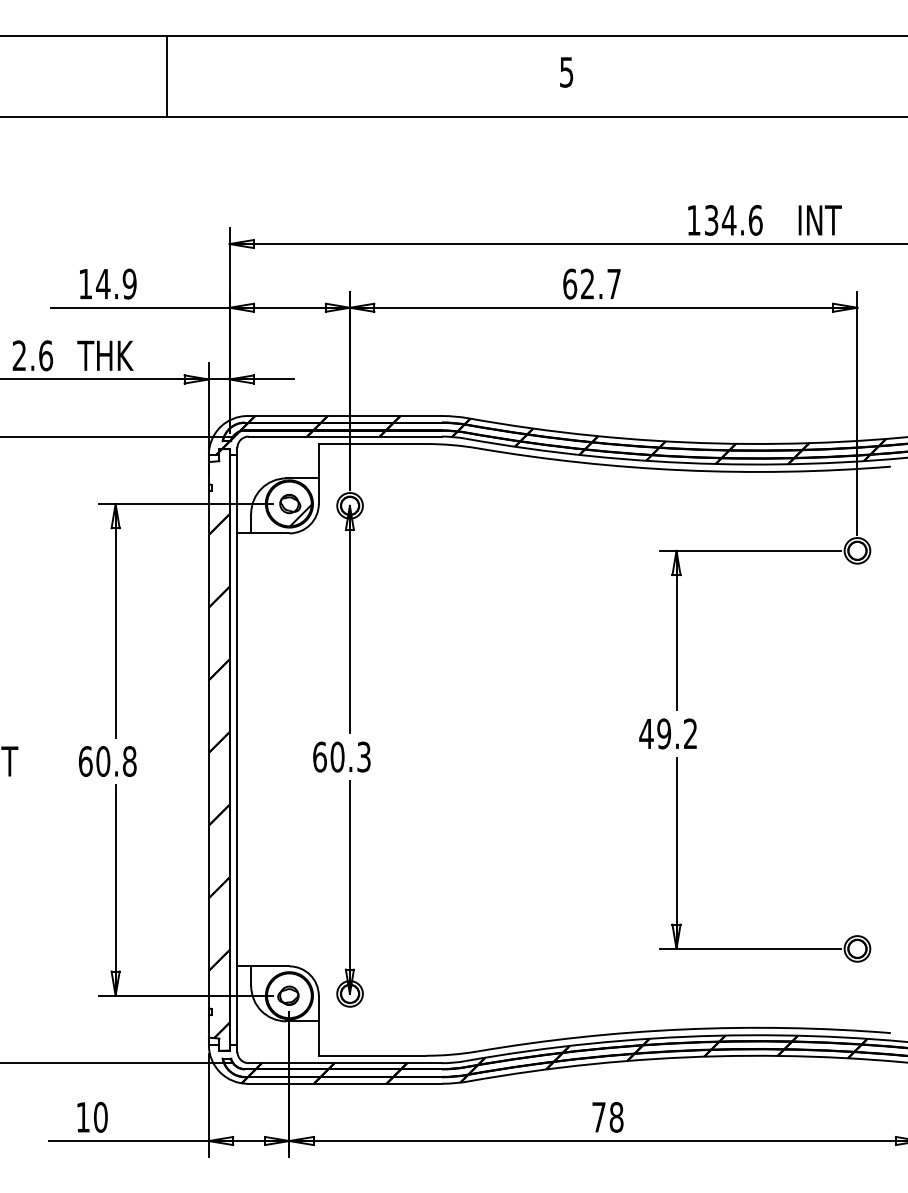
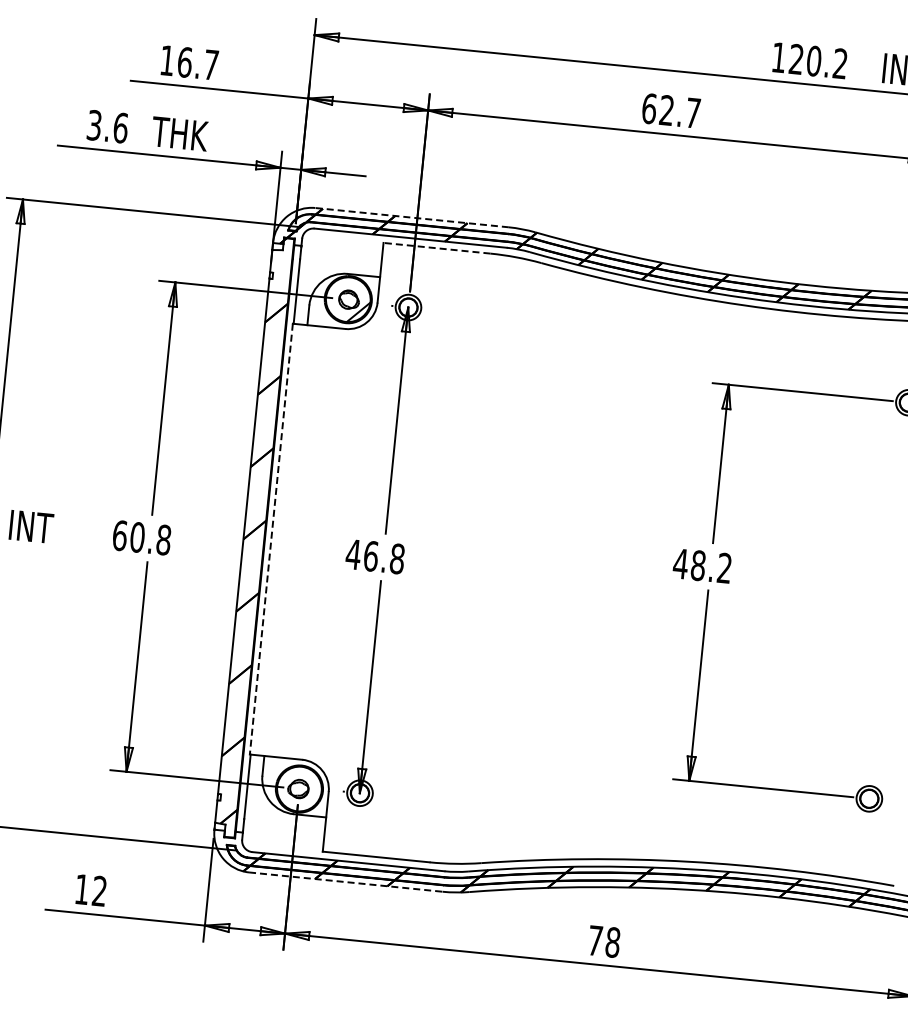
text: (733, 219) -> (818, 60), 134.6 -> 120.2
text: (116, 283) -> (198, 63), 14.9 -> 16.7
text: (19, 355) -> (94, 125), 2.6 -> 3.6
line: (344, 416) -> (411, 218), solid -> dashed
line: (372, 444) -> (436, 248), solid -> dashed
text: (664, 733) -> (698, 565), 49.2 -> 48.2
line: (236, 750) -> (271, 539), solid -> dashed
text: (341, 756) -> (375, 556), 60.3 -> 46.8
line: (345, 1083) -> (346, 881), solid -> dashed
text: (100, 1117) -> (99, 891), 10 -> 12

